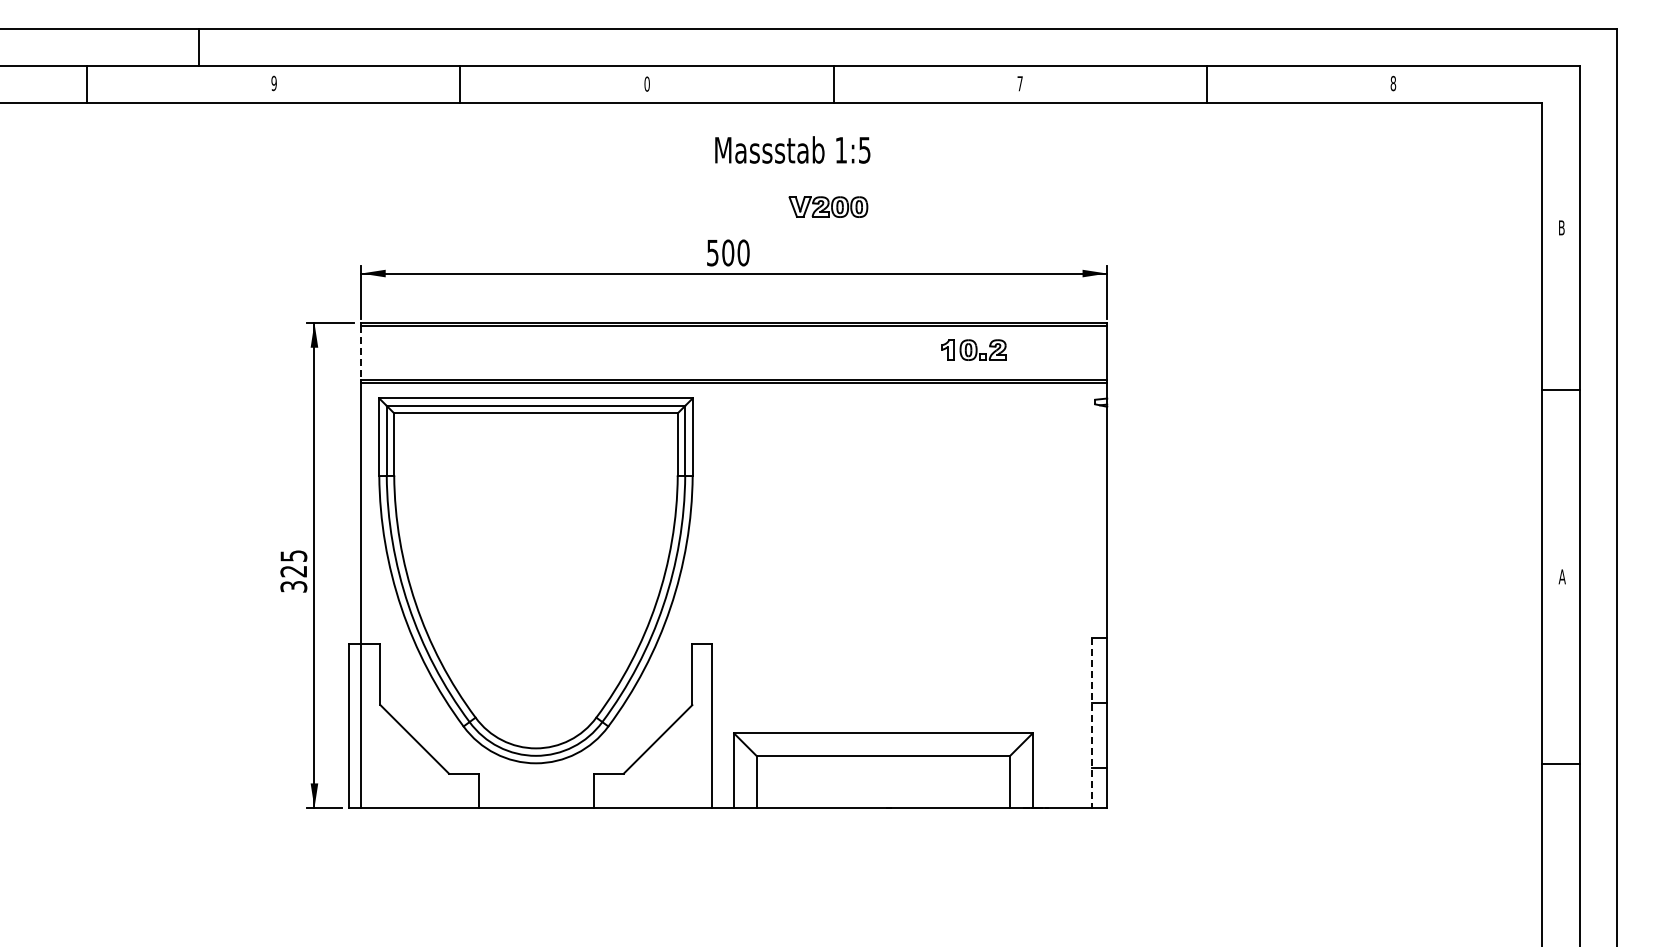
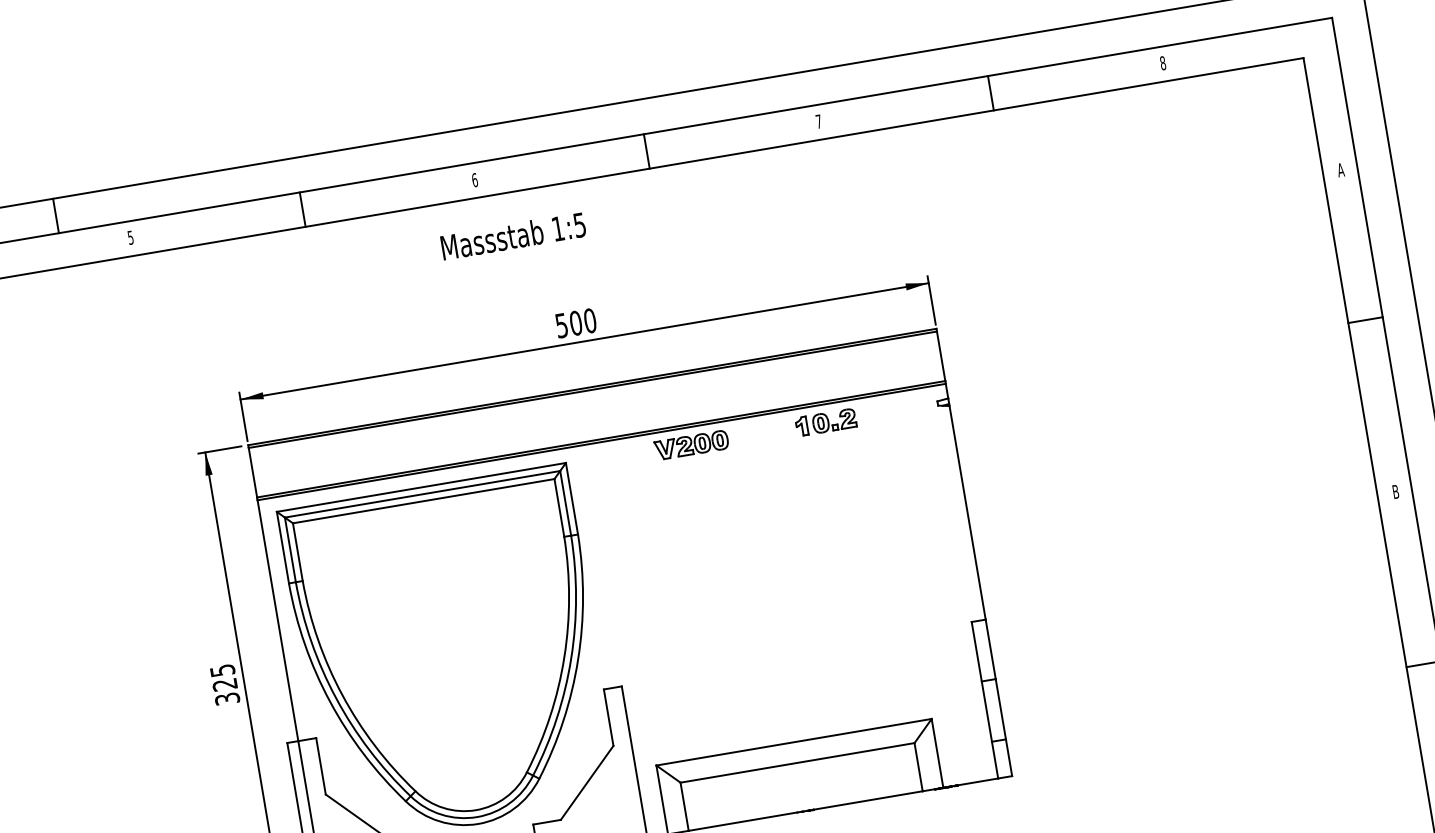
text: (273, 82) -> (130, 236), 9 -> 5
text: (646, 83) -> (474, 179), 0 -> 6
text: (792, 149) -> (513, 235), moved
part: (828, 206) -> (691, 444), moved
text: (1561, 227) -> (1340, 169), B -> A
part: (973, 349) -> (825, 422), moved
line: (361, 352) -> (253, 472), dashed -> solid
text: (1561, 576) -> (1395, 491), A -> B
line: (1092, 723) -> (985, 700), dashed -> solid

